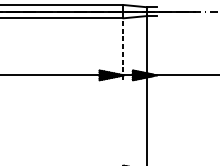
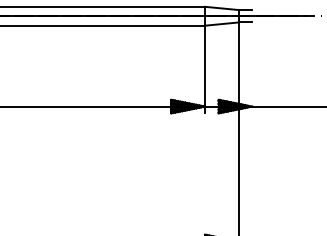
line: (123, 49) -> (205, 69), dashed -> solid

